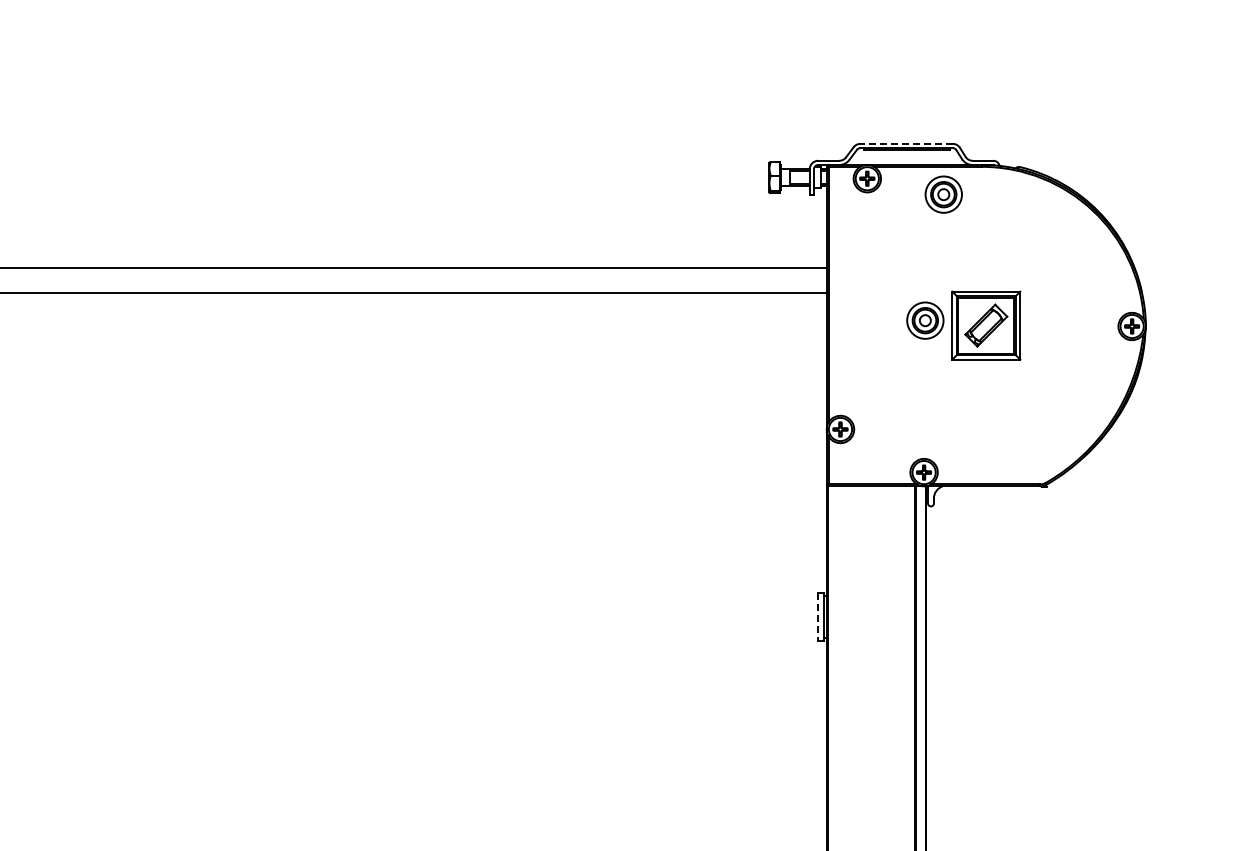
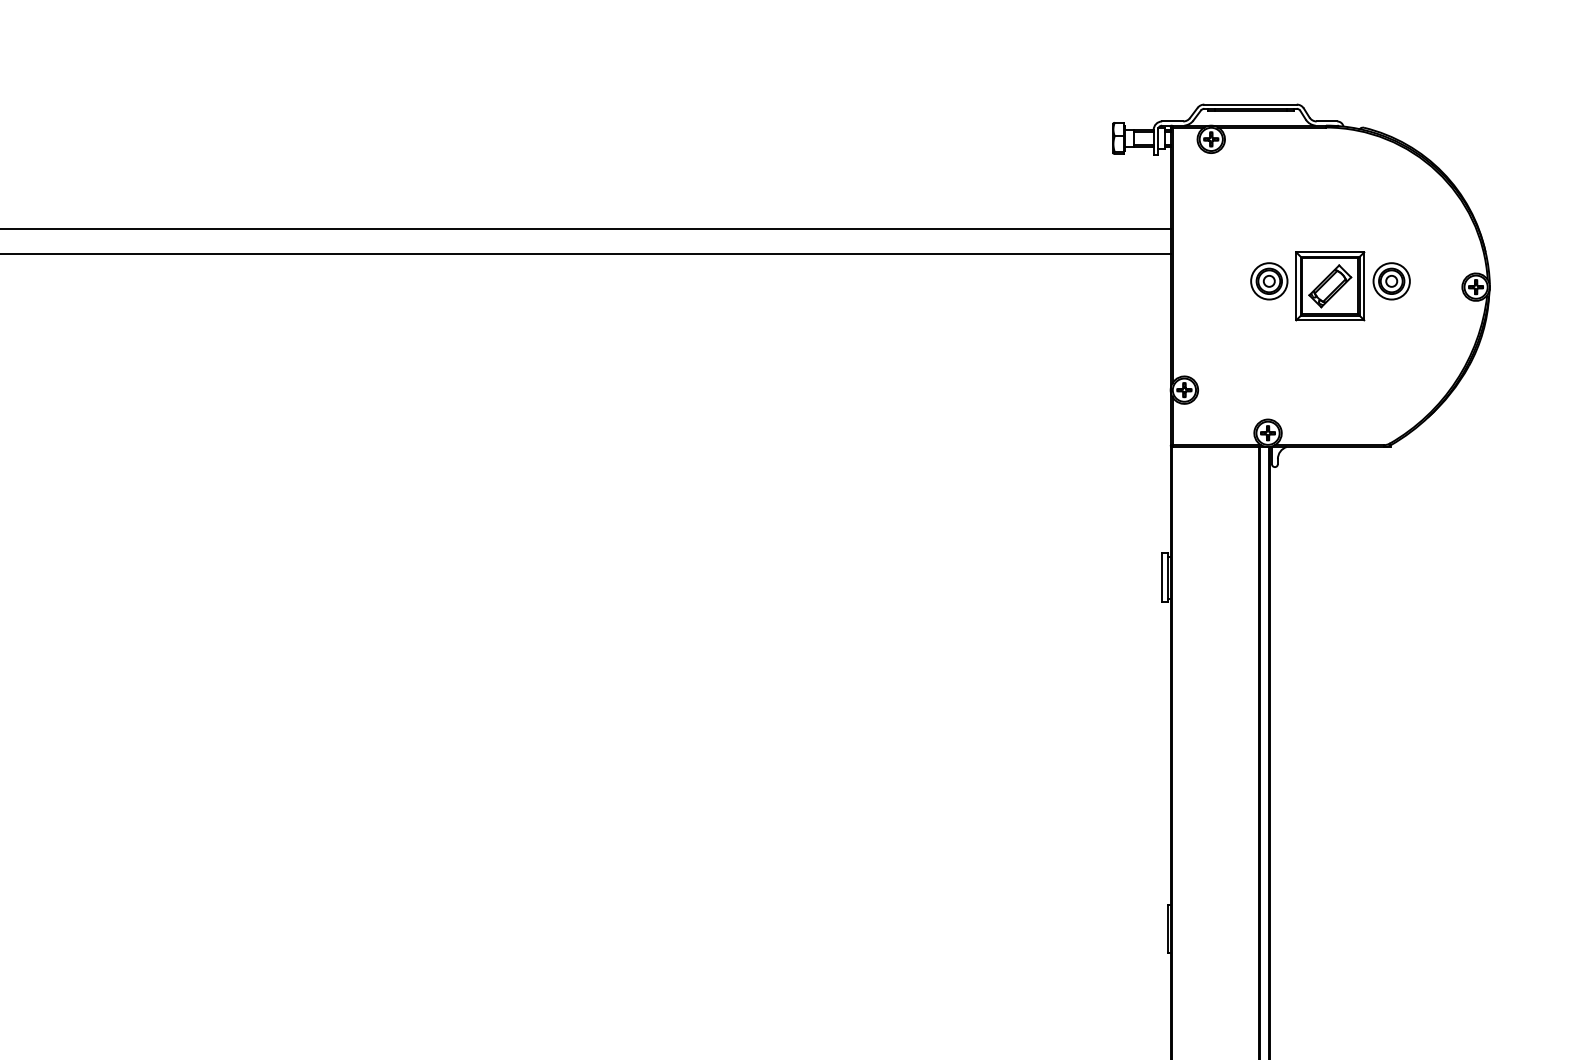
line: (906, 143) -> (1250, 104), dashed -> solid
part: (943, 194) -> (1391, 281), moved
line: (818, 617) -> (1162, 578), dashed -> solid

